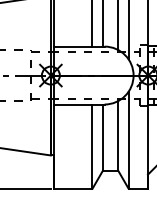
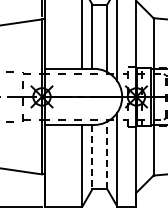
line: (118, 135) -> (107, 155), solid -> dashed
line: (102, 138) -> (92, 157), solid -> dashed

